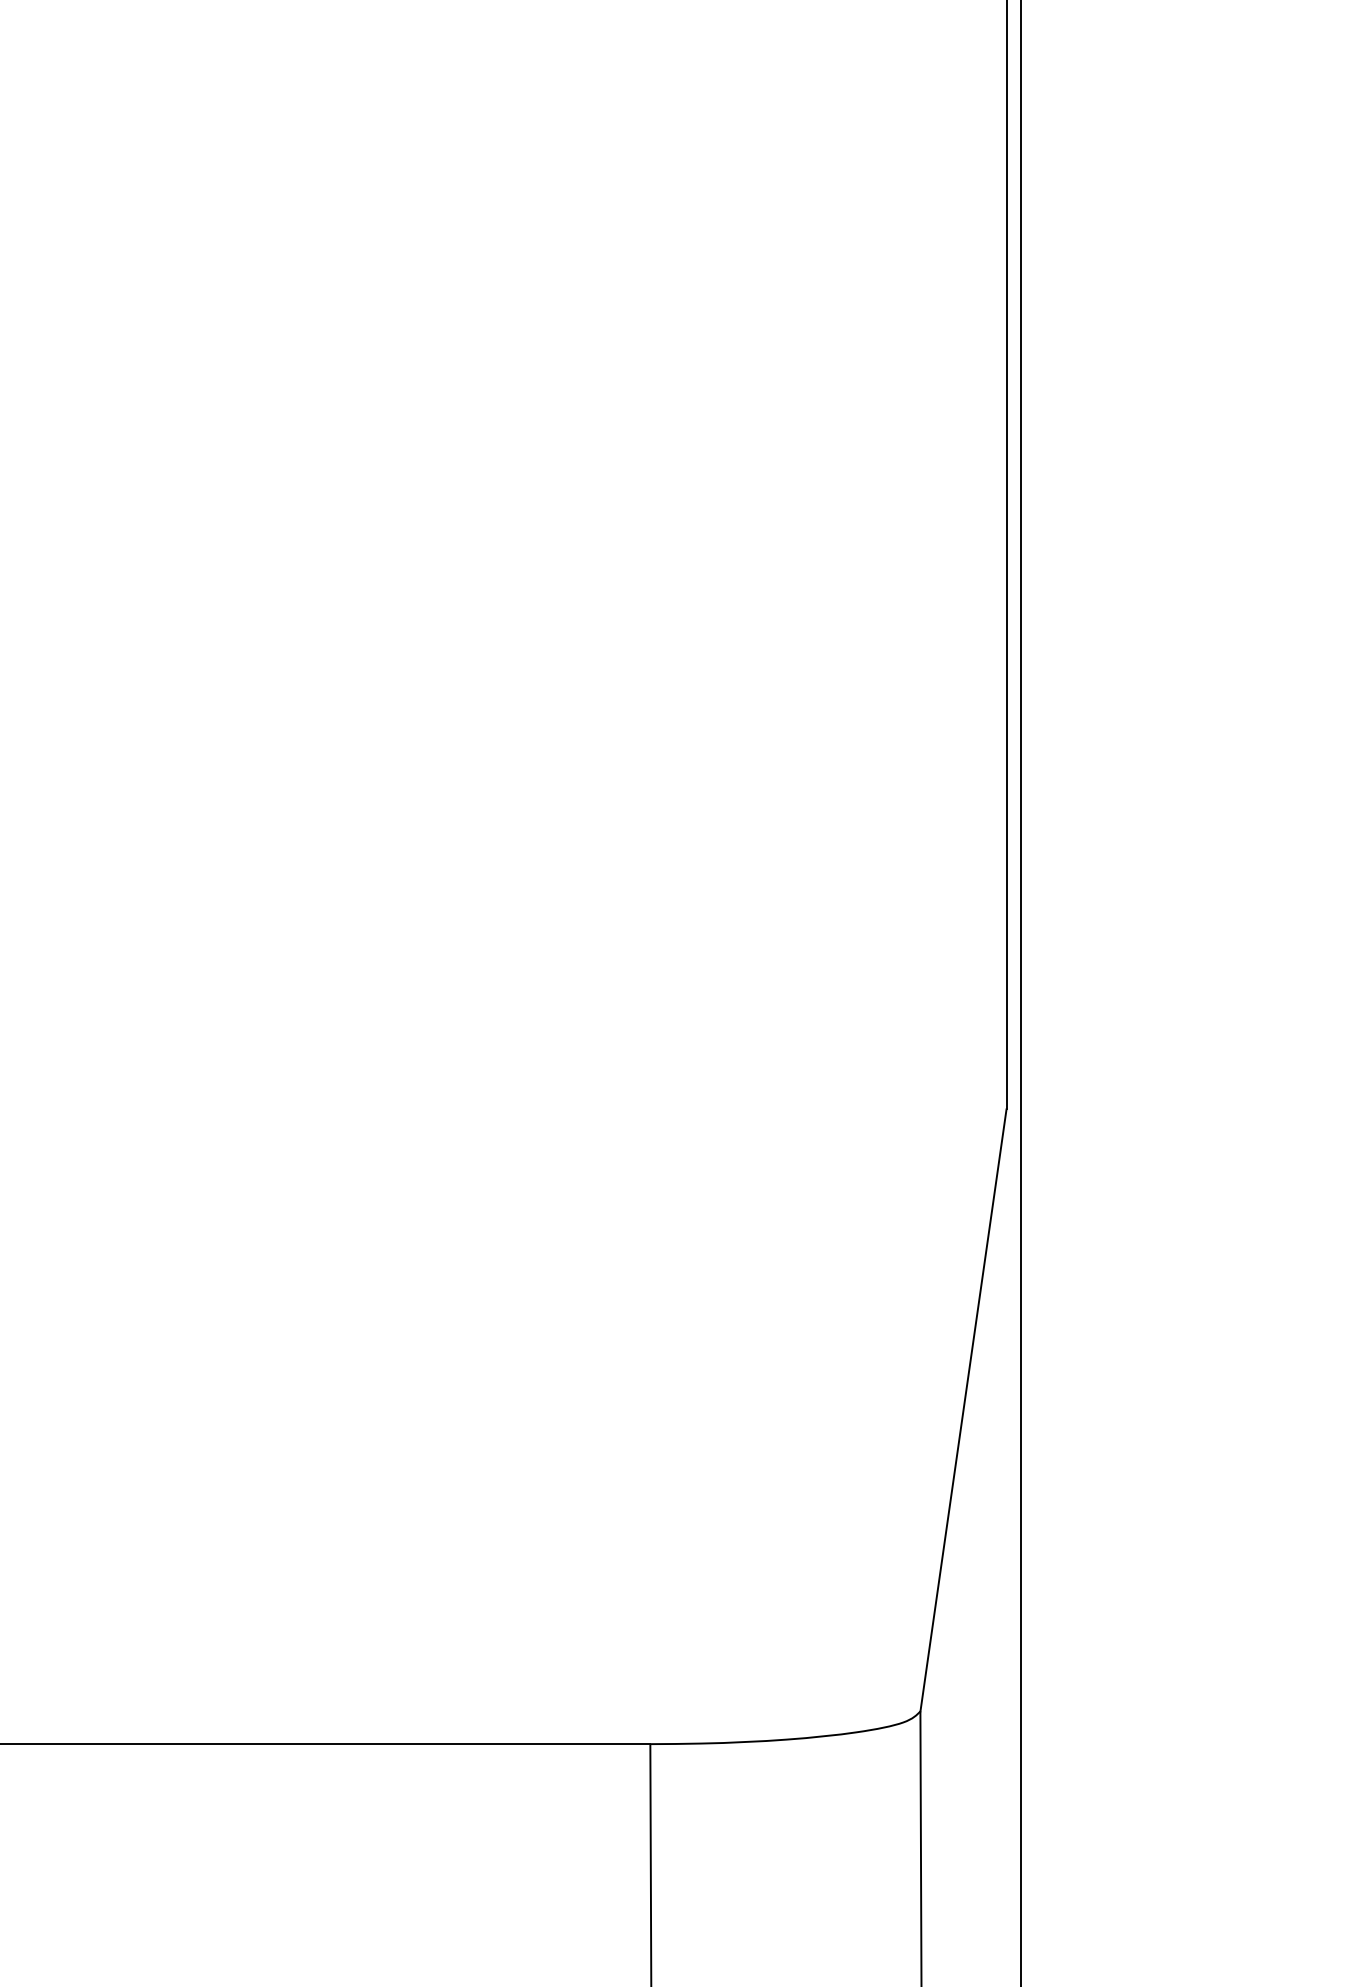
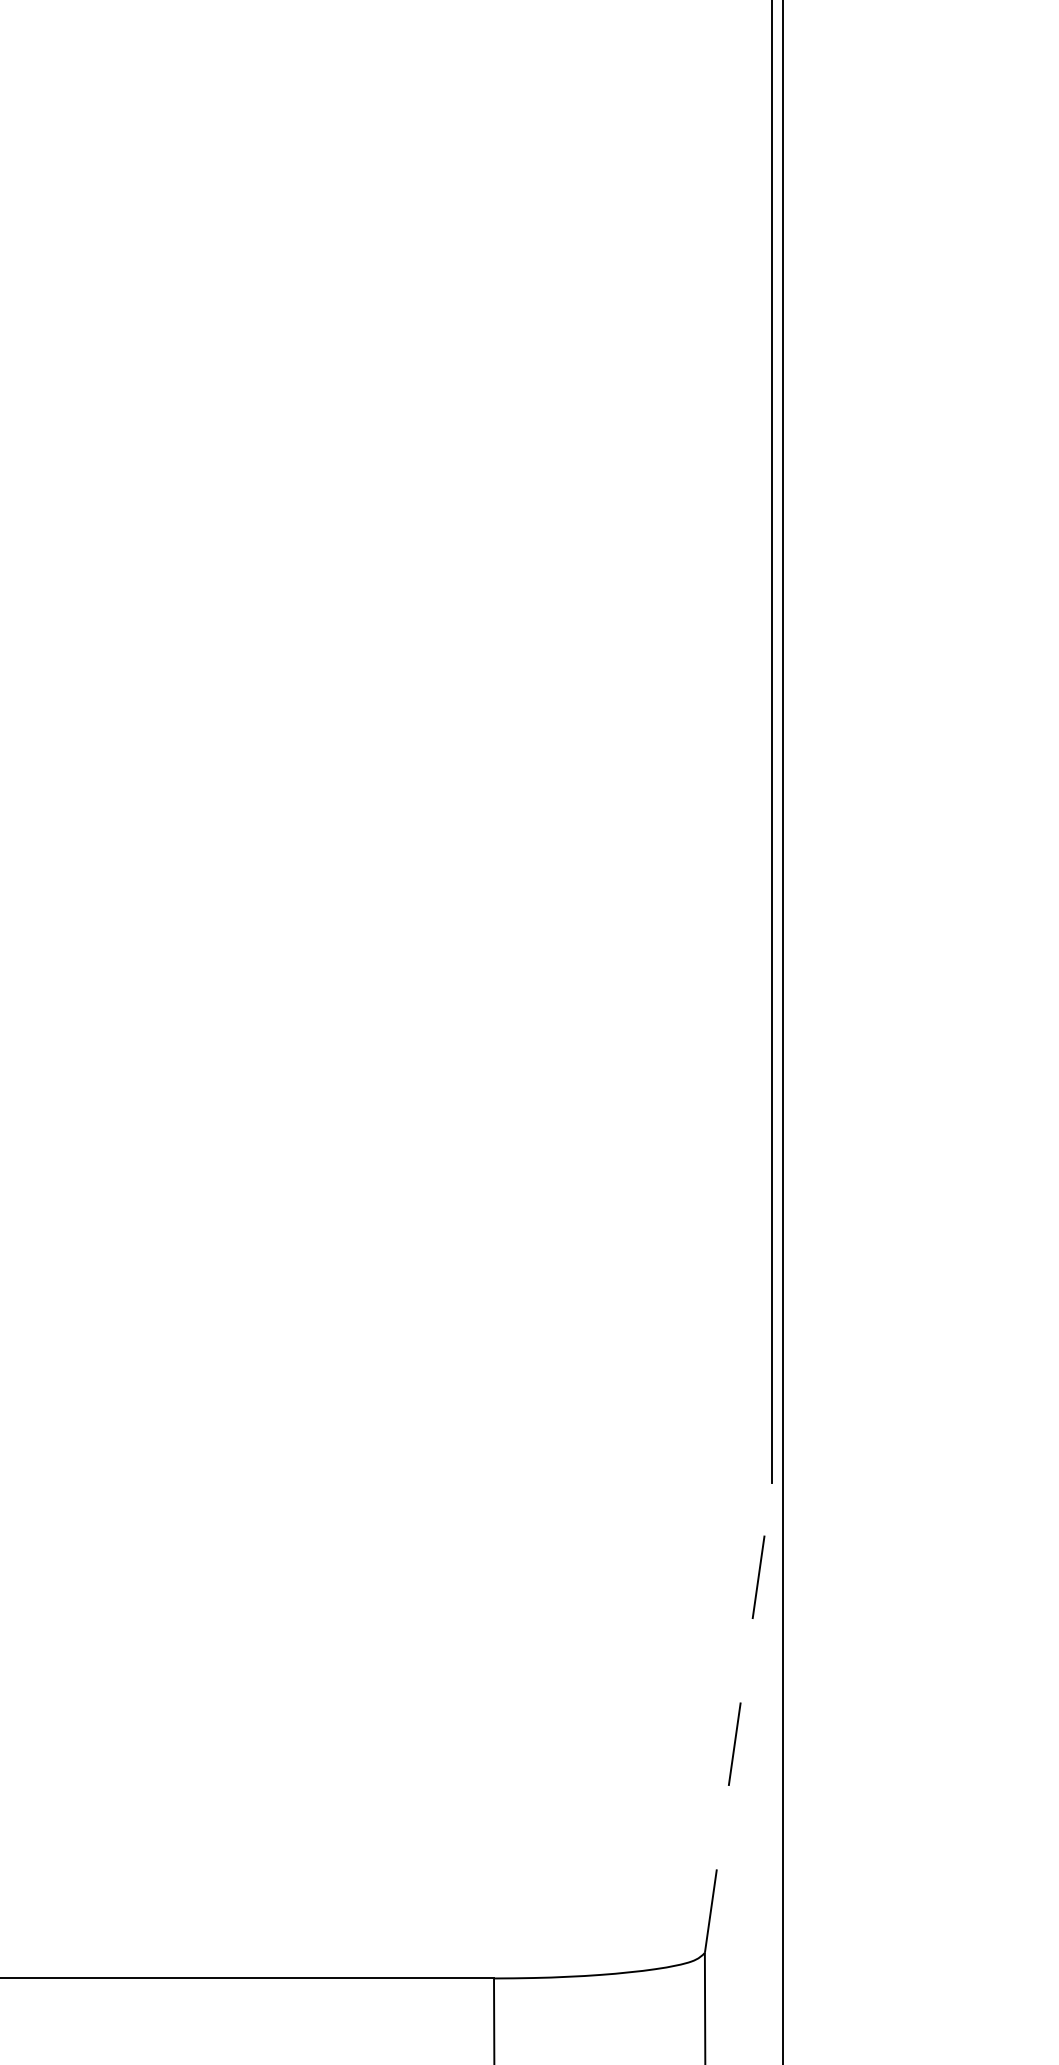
line: (963, 1409) -> (738, 1717), solid -> dashed

